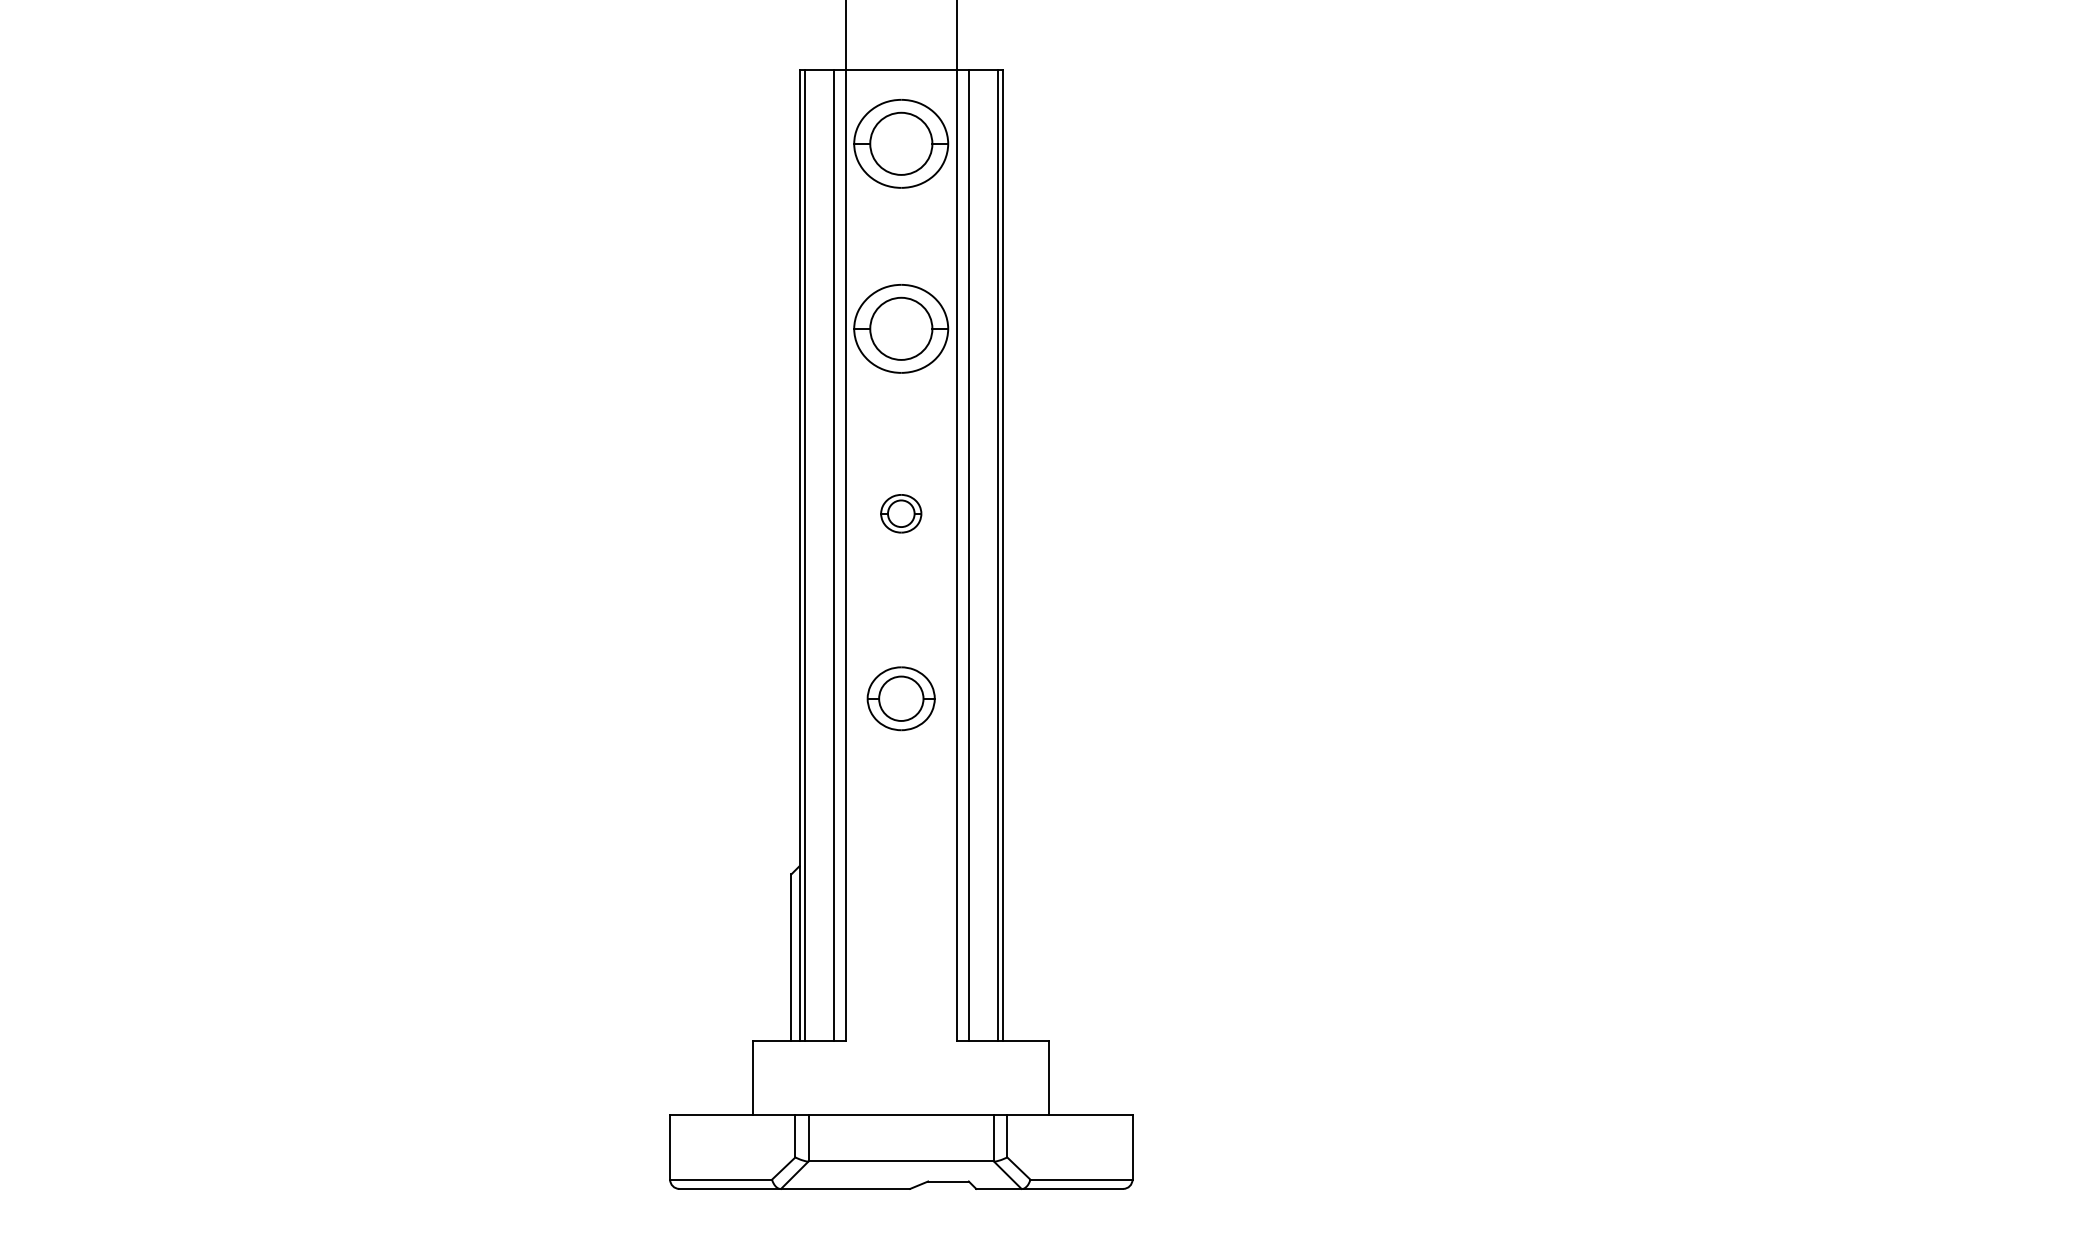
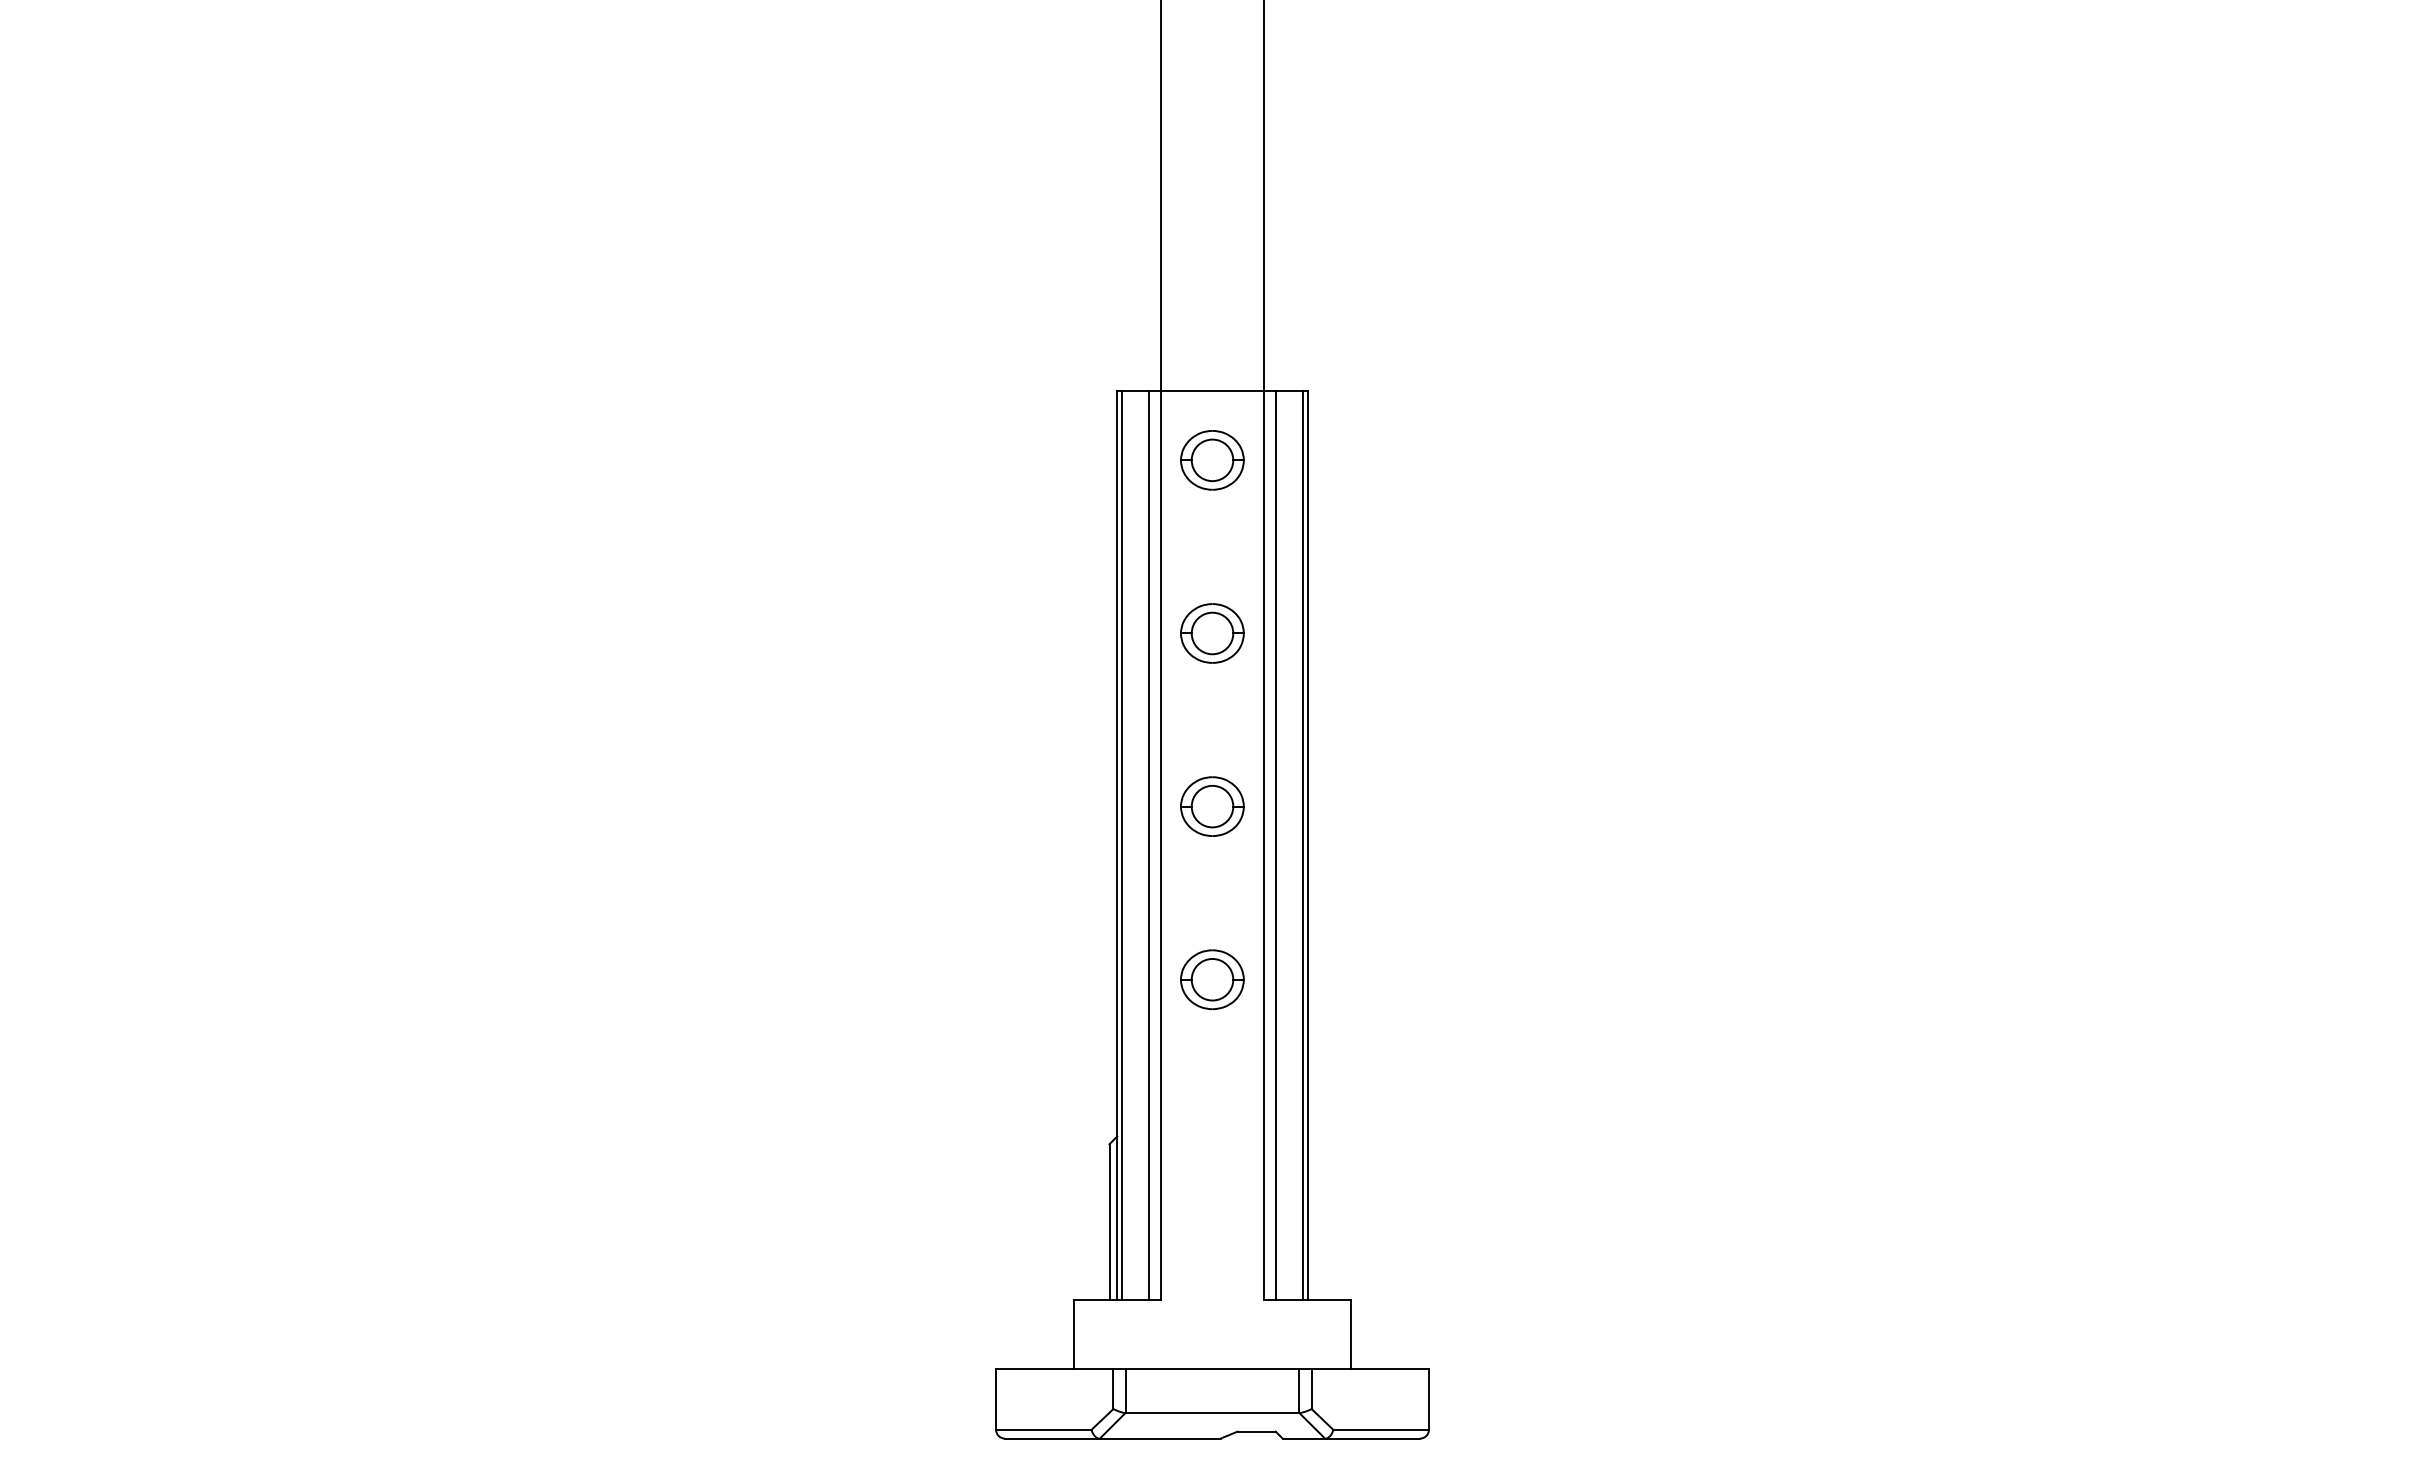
part: (901, 144) -> (1212, 460), size x0.71
part: (901, 328) -> (1212, 633), size x0.71
part: (901, 513) -> (1212, 806), size x1.67

